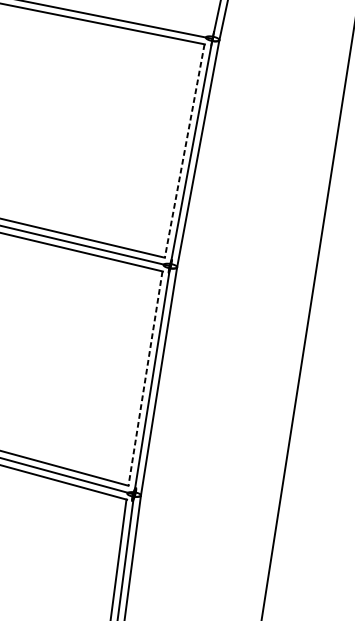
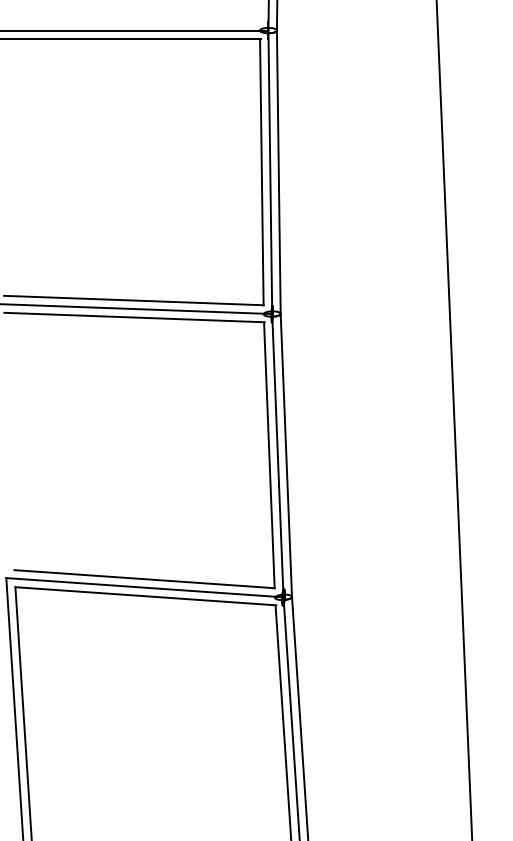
line: (184, 151) -> (261, 172), dashed -> solid
line: (145, 378) -> (269, 455), dashed -> solid

